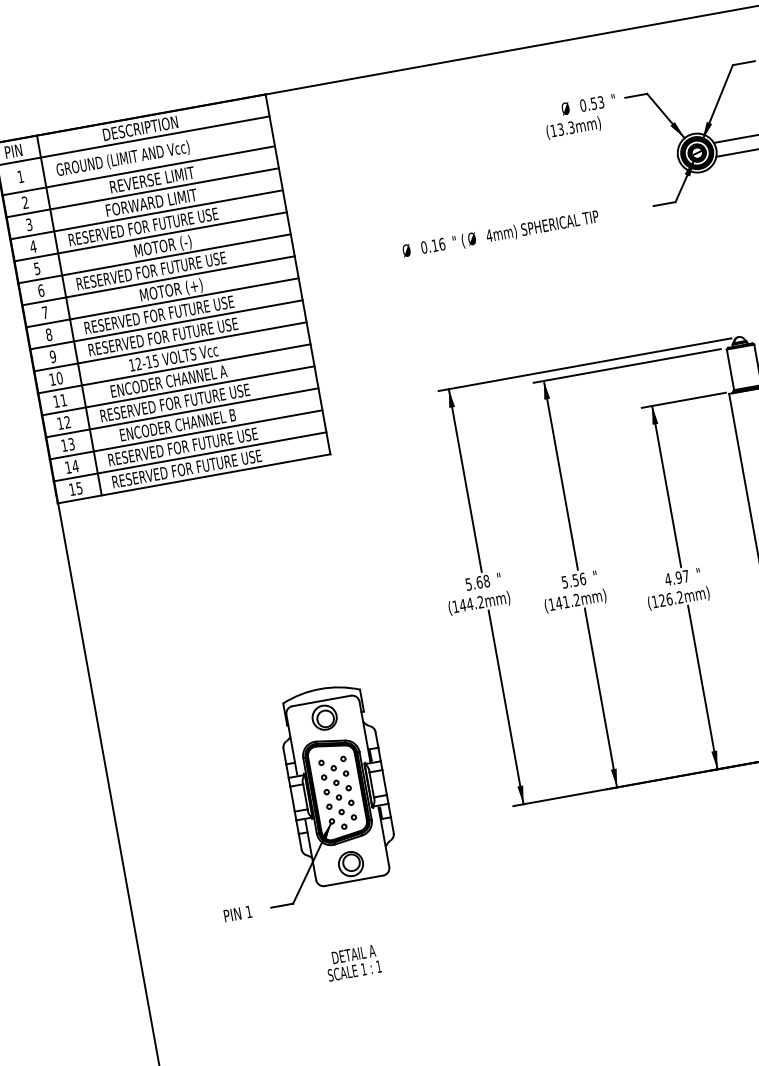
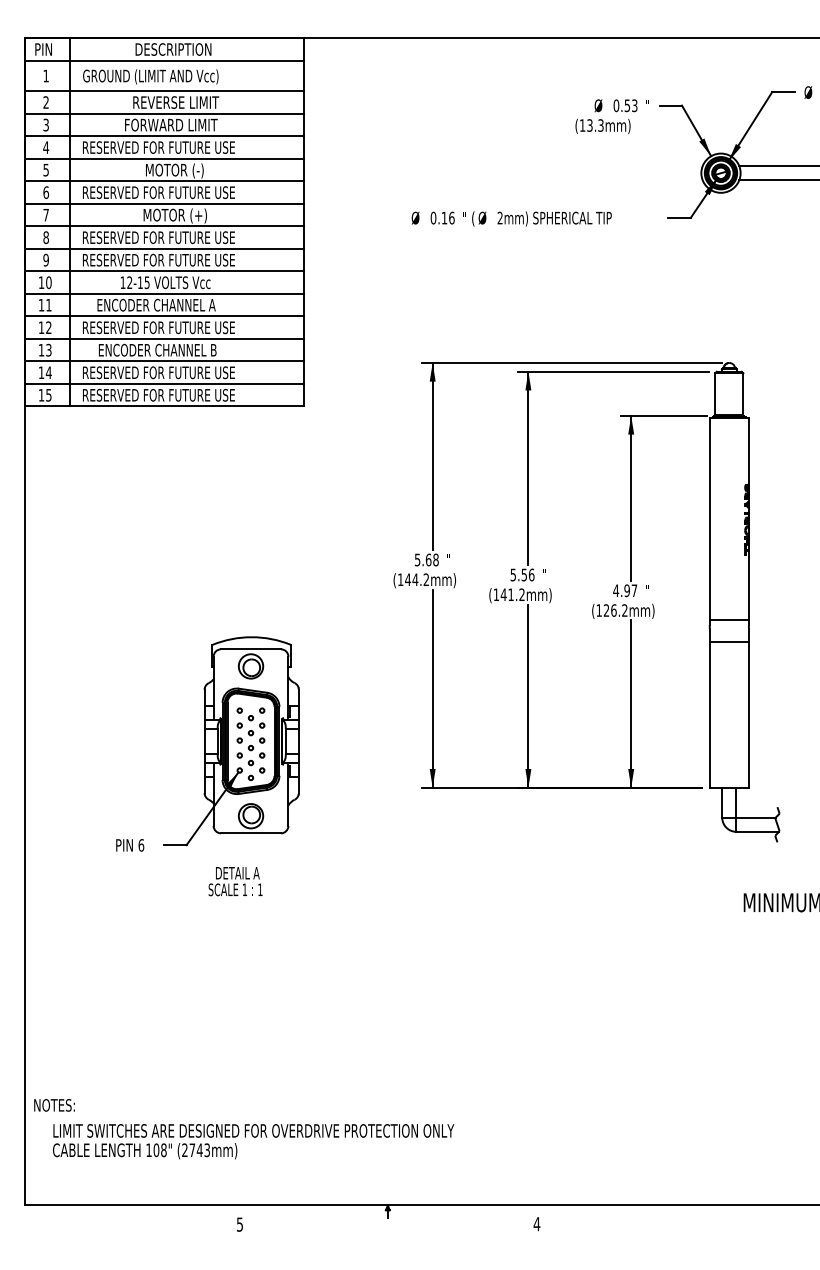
text: (488, 235) -> (499, 217), 4mm) -> 2mm)
text: (249, 911) -> (141, 845), 1 -> 6
text: (353, 962) -> (235, 881), moved

